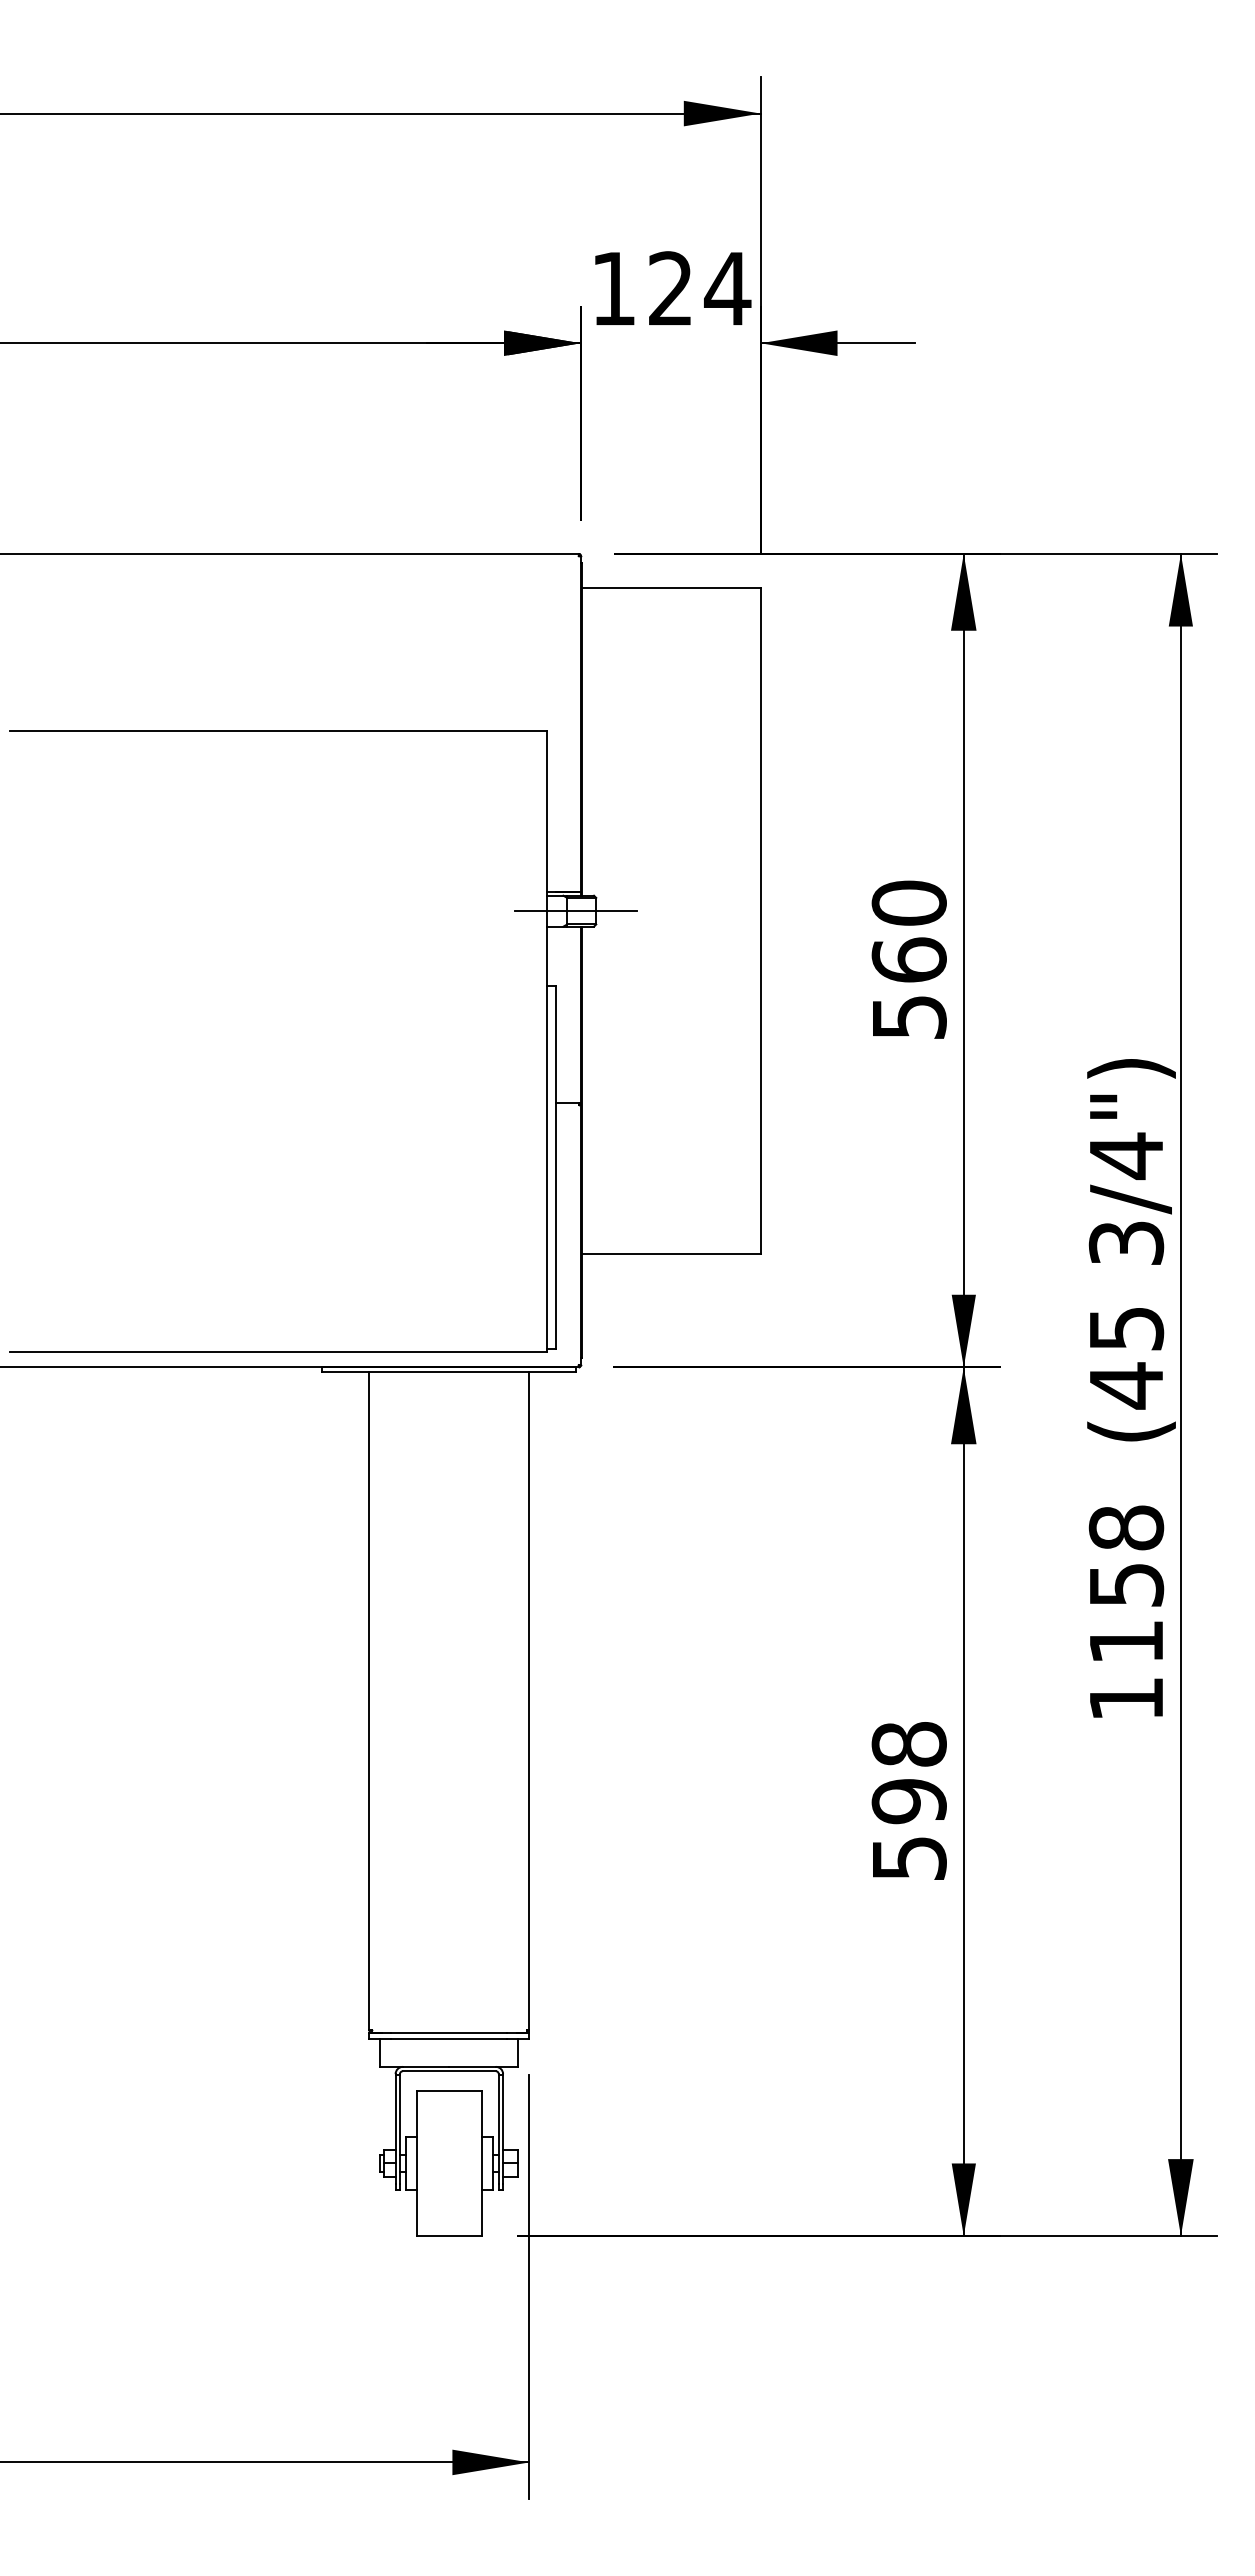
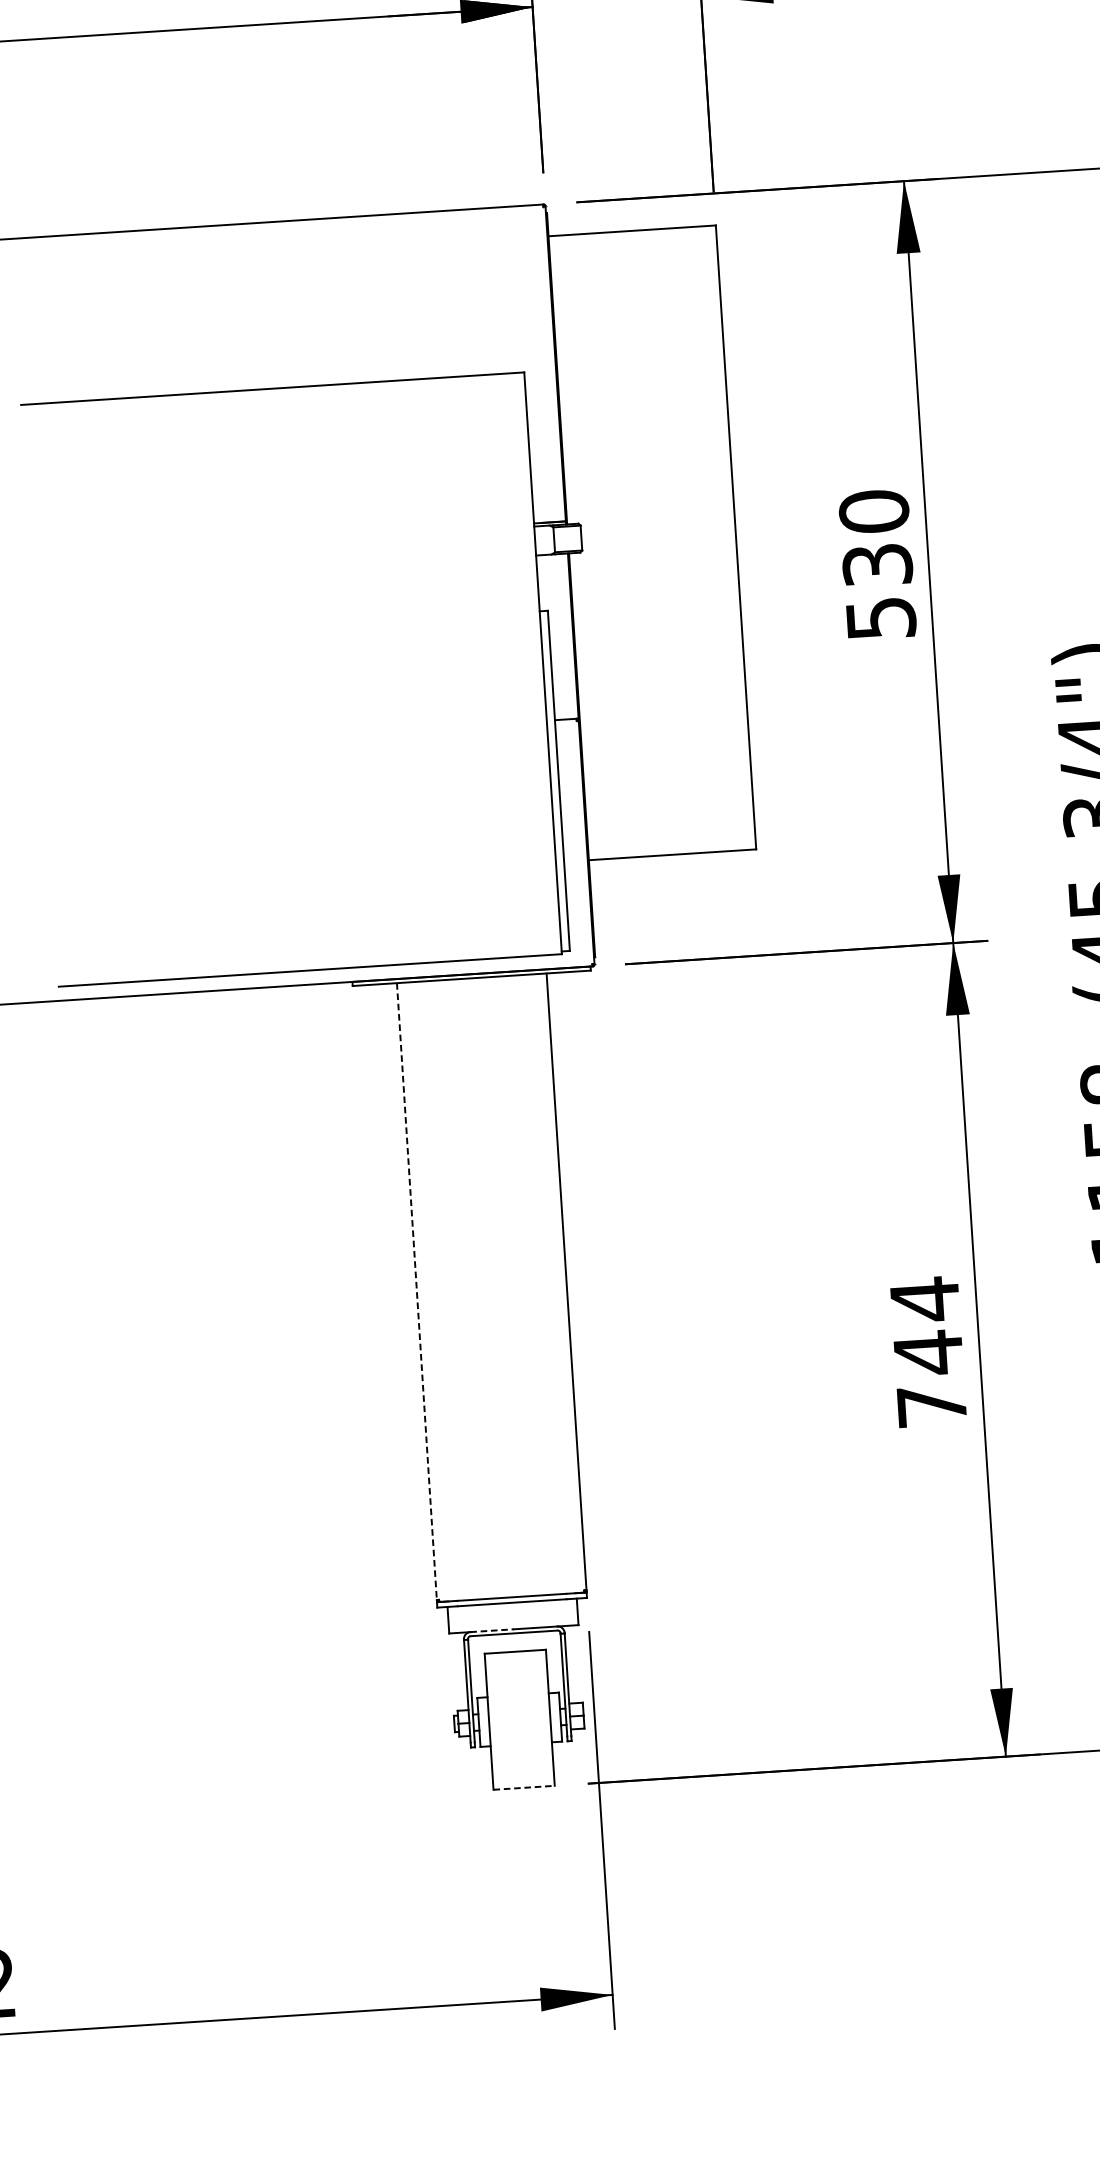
line: (576, 911) -> (562, 539), removed
text: (908, 959) -> (876, 564), 560 -> 530
line: (369, 1701) -> (416, 1291), solid -> dashed
text: (908, 1799) -> (927, 1351), 598 -> 744
line: (426, 2066) -> (492, 1630), solid -> dashed
line: (449, 2236) -> (524, 1788), solid -> dashed

